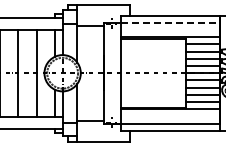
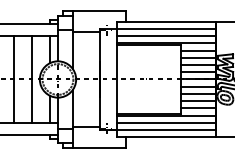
line: (171, 23) -> (166, 29), dashed -> solid
line: (170, 30) -> (165, 36), added
line: (170, 116) -> (165, 122), added

